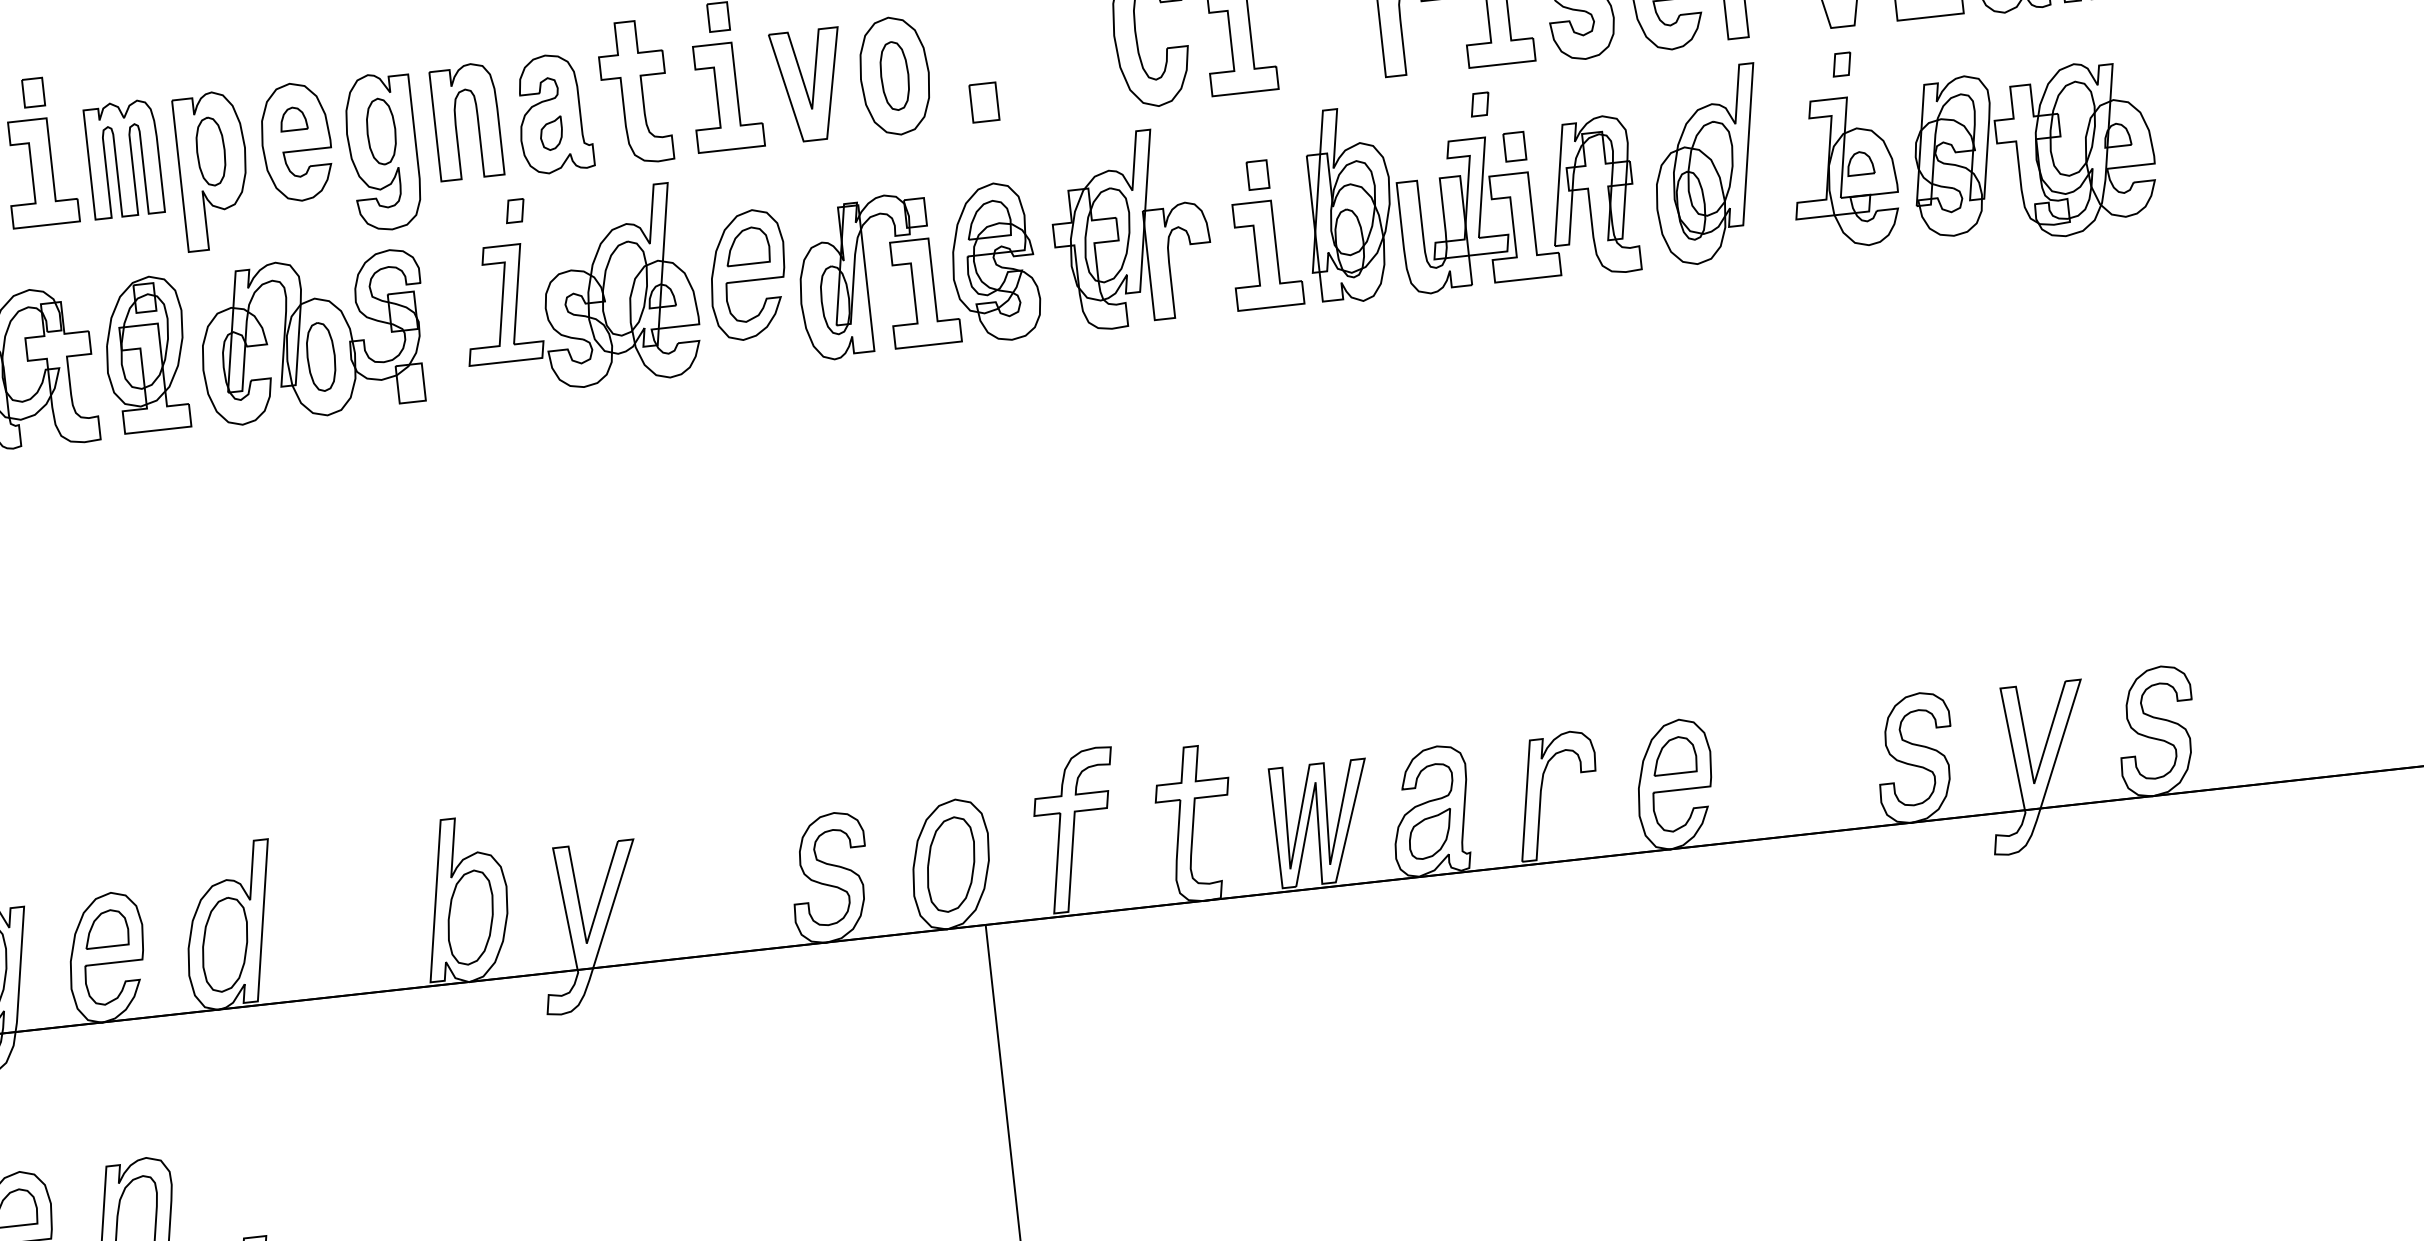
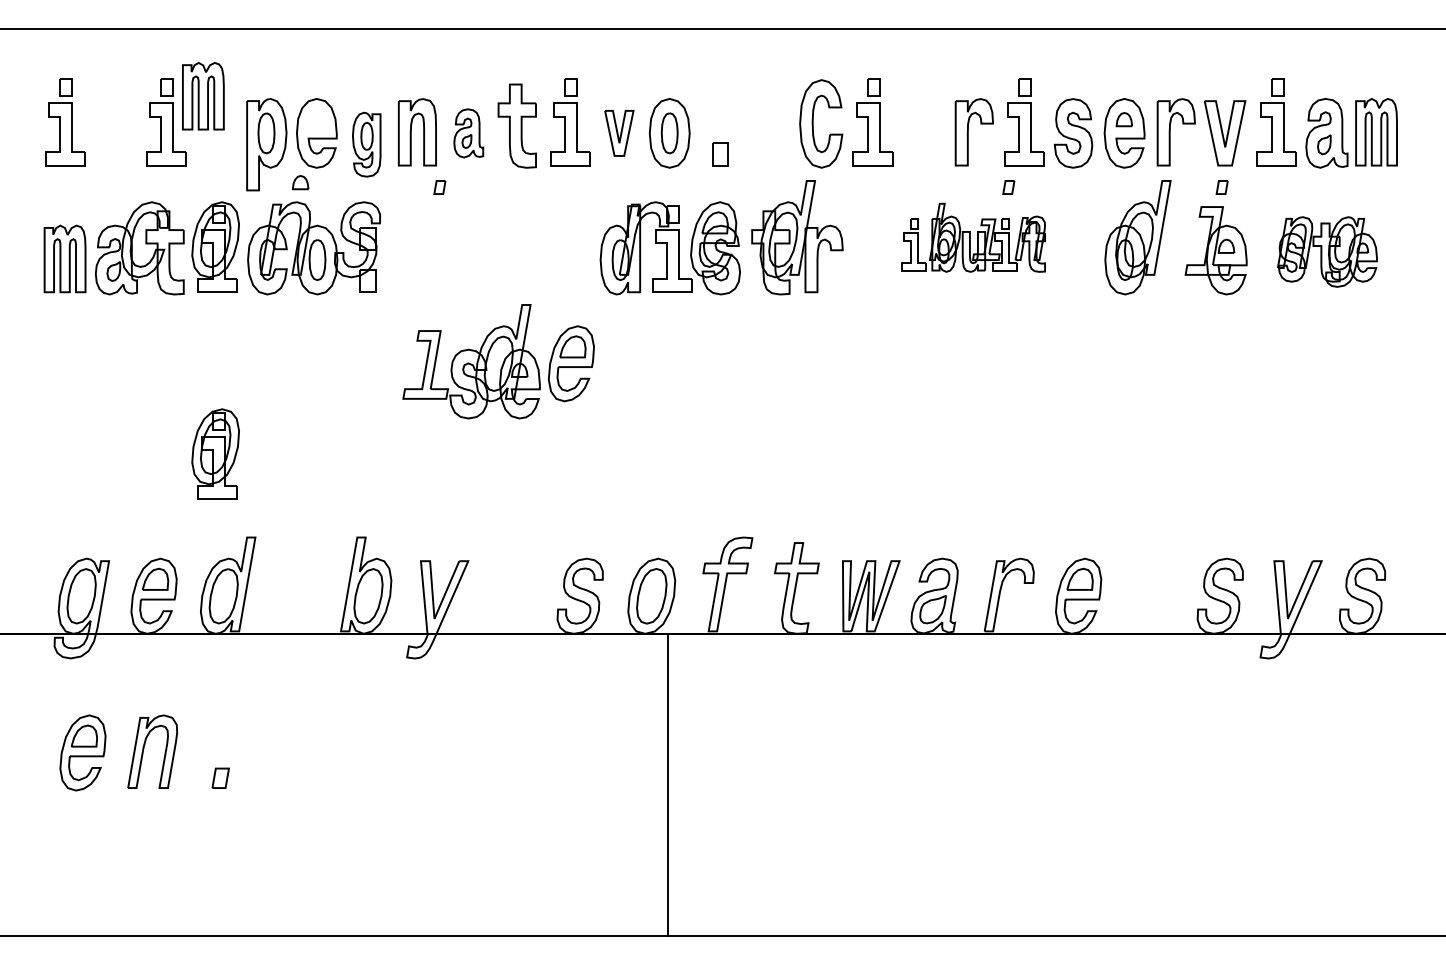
part: (809, 85) -> (619, 133), size x0.7
part: (553, 114) -> (468, 133), size x0.7
part: (293, 118) -> (300, 182), moved
part: (382, 151) -> (366, 144), size x0.7
part: (2032, 153) -> (1327, 251), size x0.7
part: (124, 159) -> (203, 96), moved
part: (1429, 195) -> (973, 237), size x0.6
part: (623, 284) -> (498, 361), moved
part: (184, 704) -> (215, 453), added

